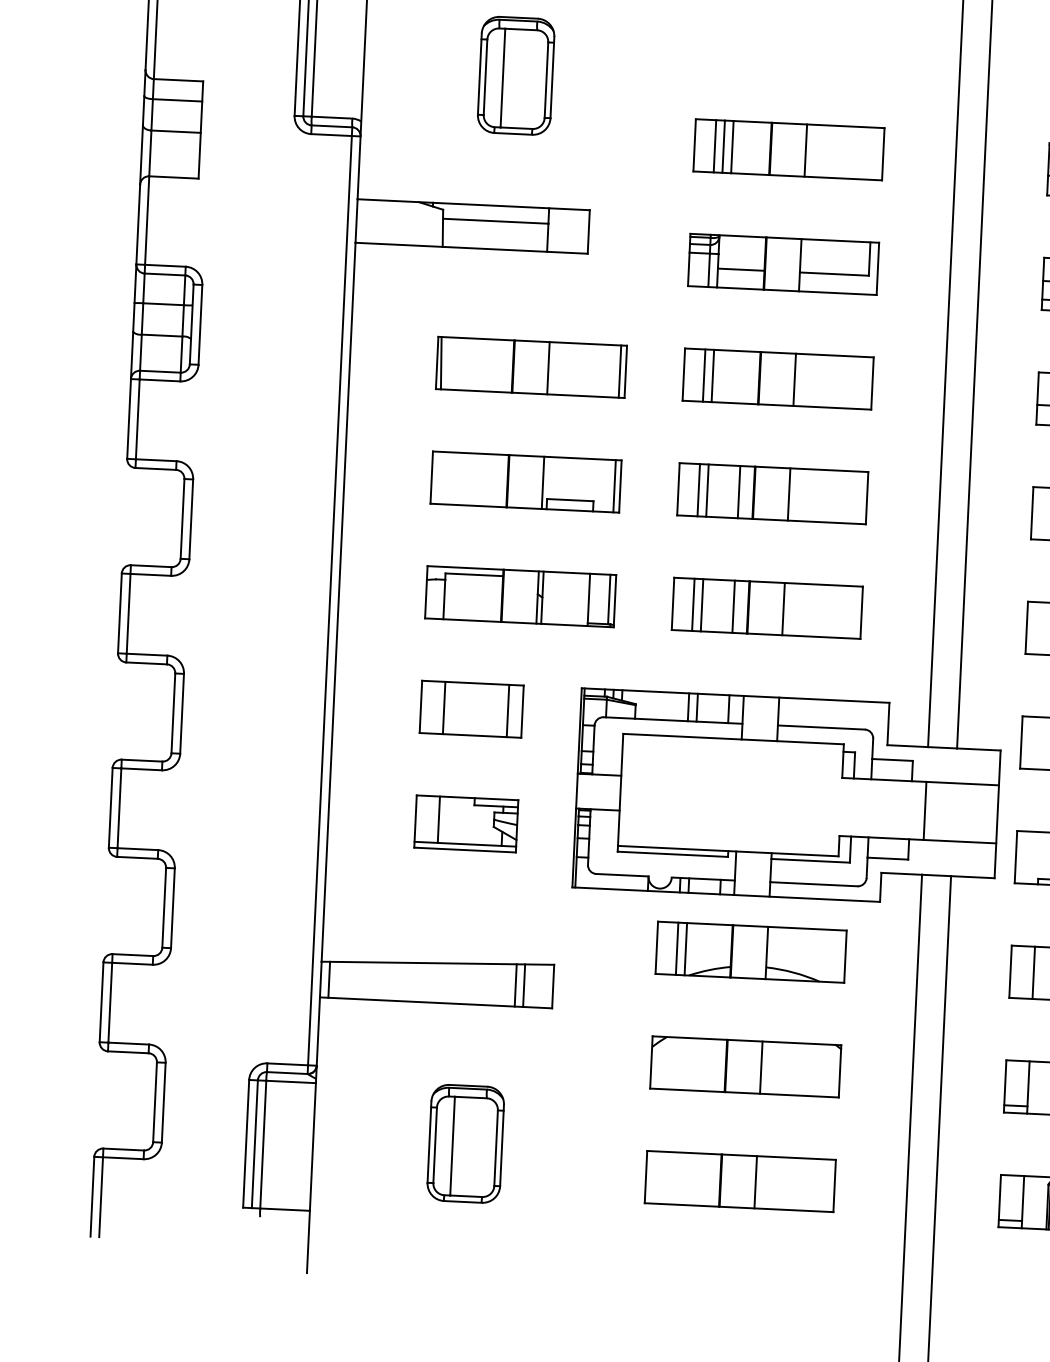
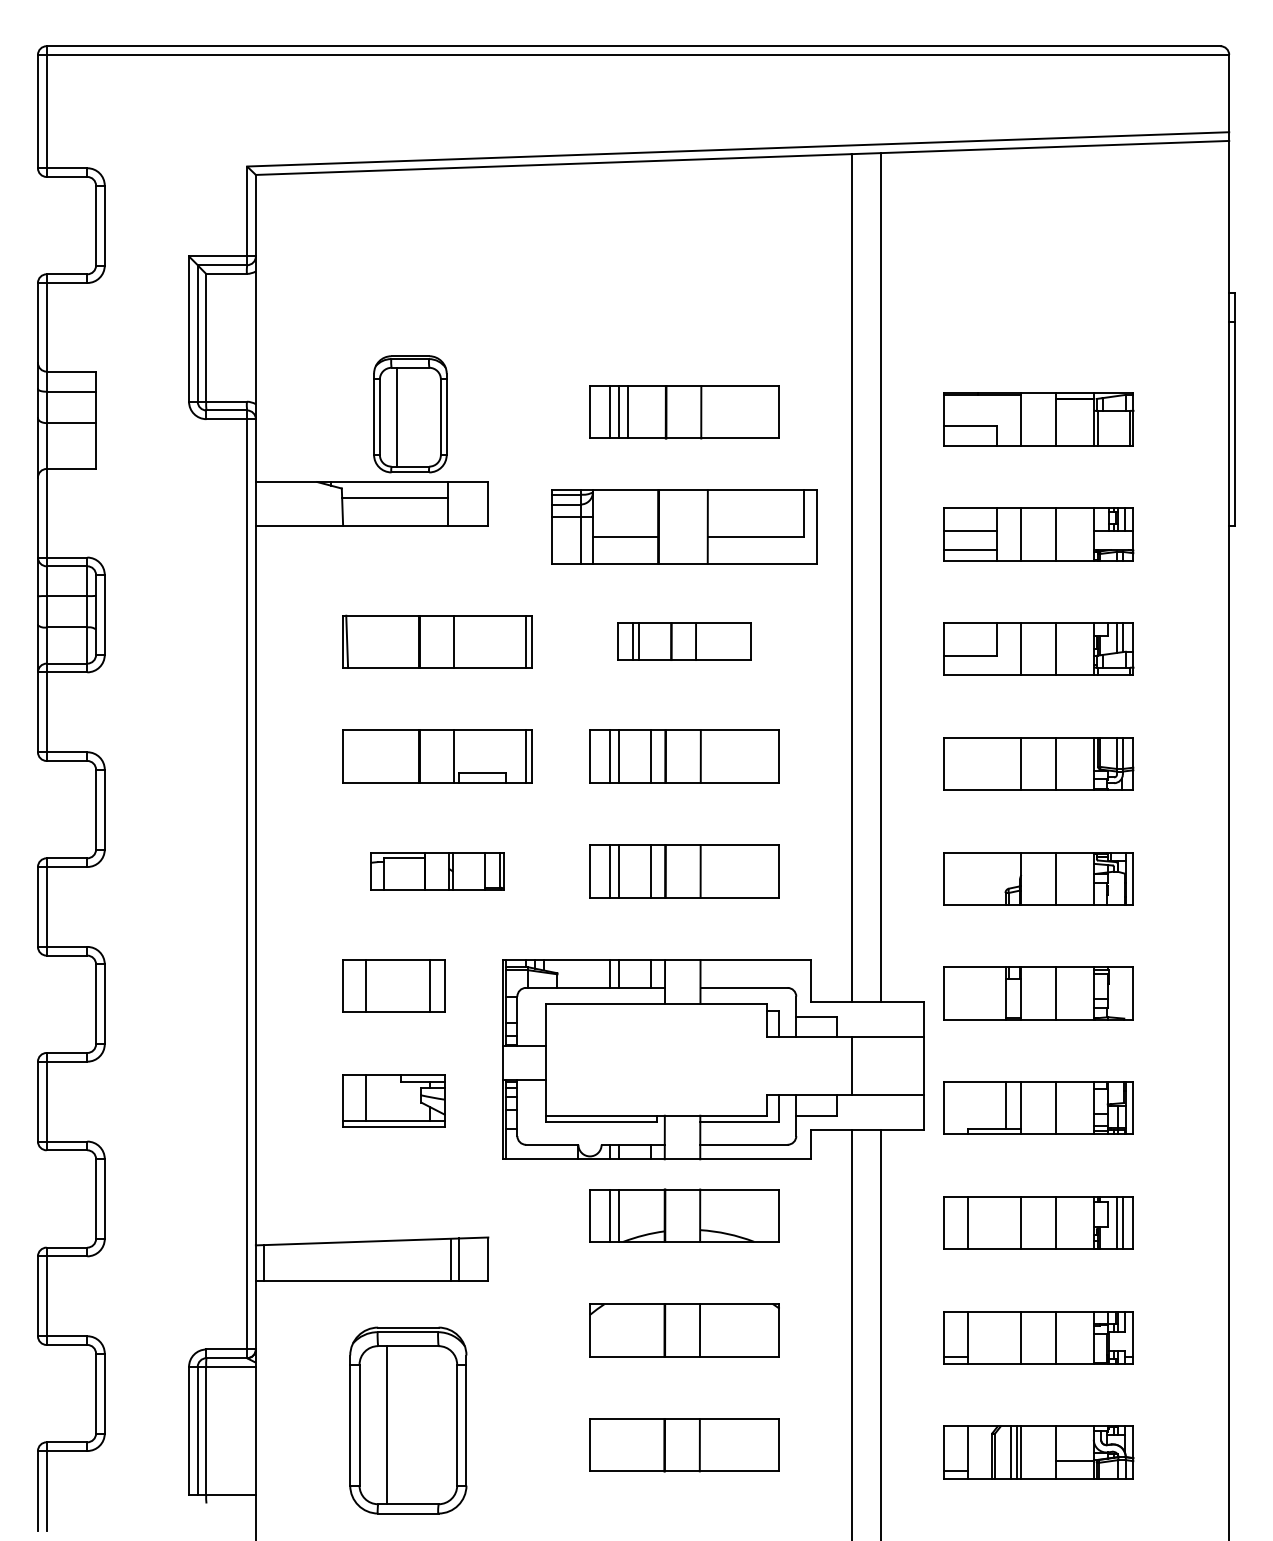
part: (516, 76) -> (410, 414), moved
part: (783, 264) -> (684, 527), size x1.4
part: (778, 378) -> (684, 641), size x0.7
part: (520, 596) -> (437, 871), size x0.7
part: (465, 1143) -> (408, 1420), size x1.6

